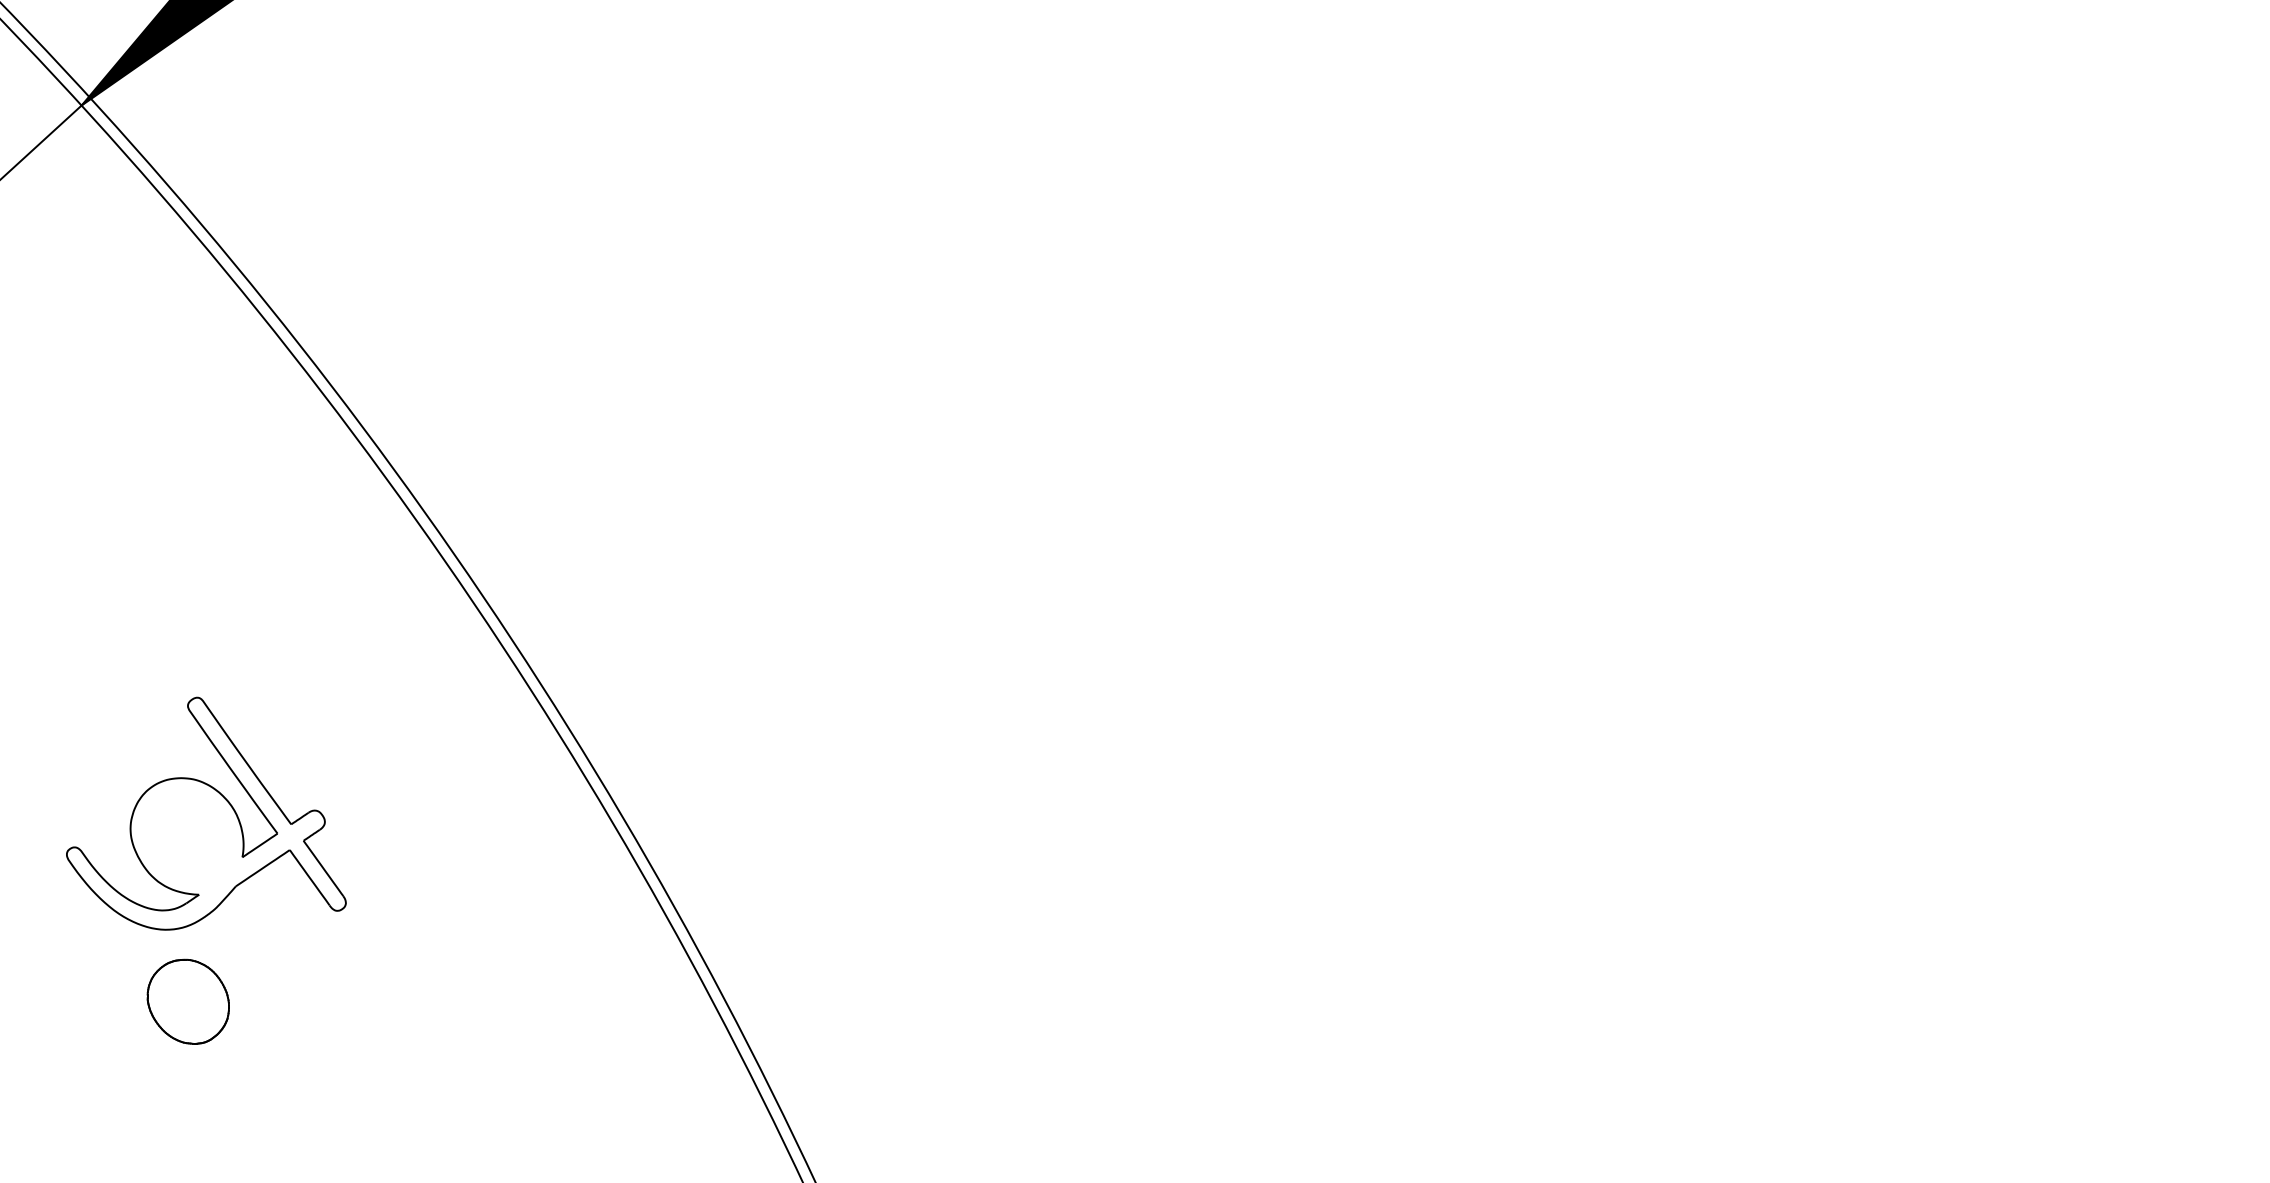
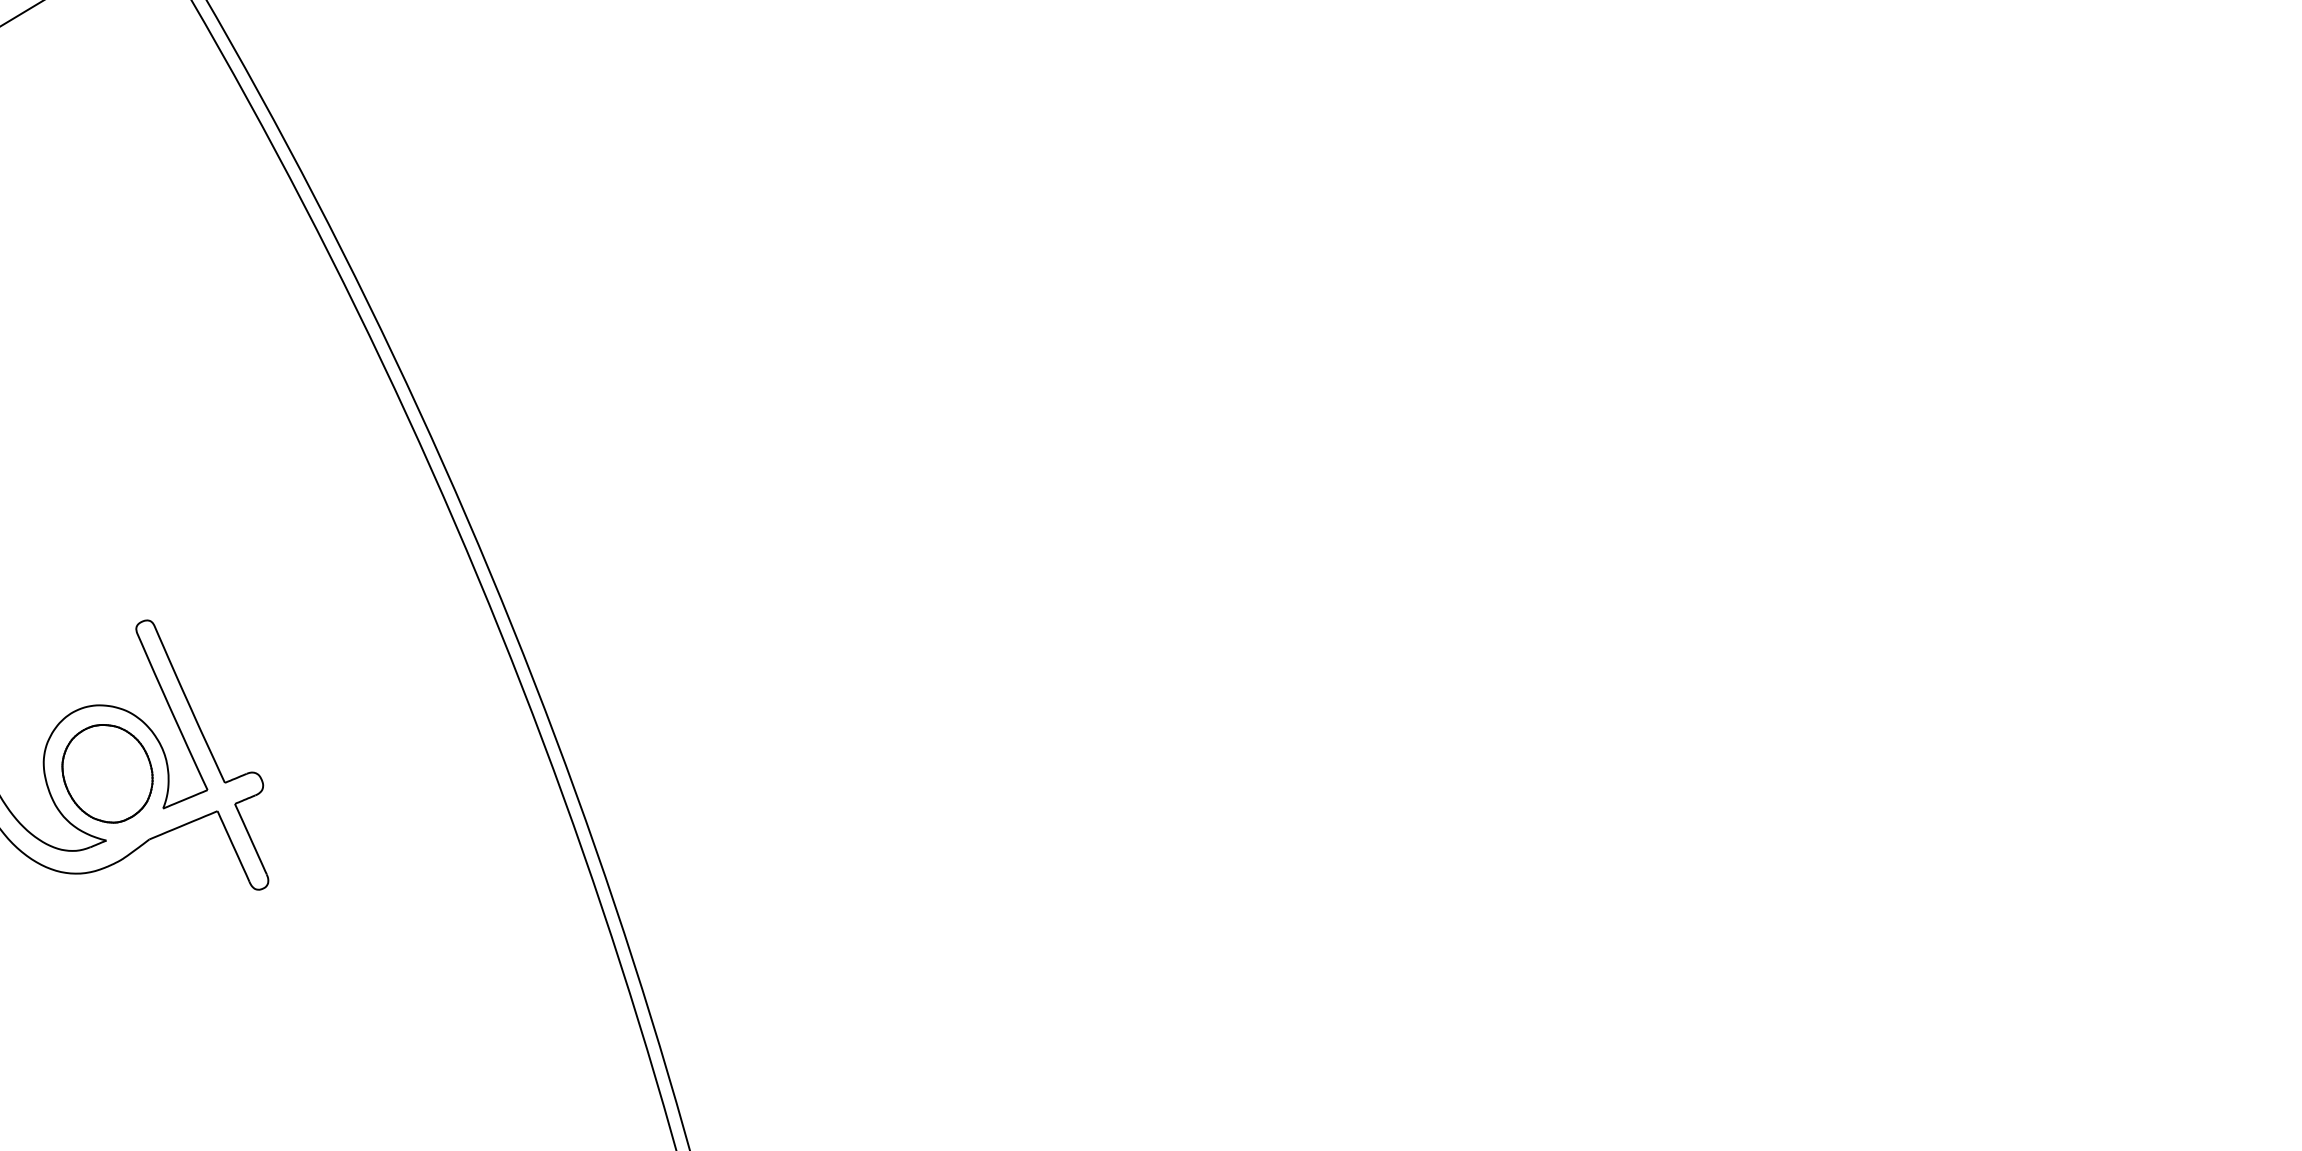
part: (187, 1001) -> (106, 773), moved

